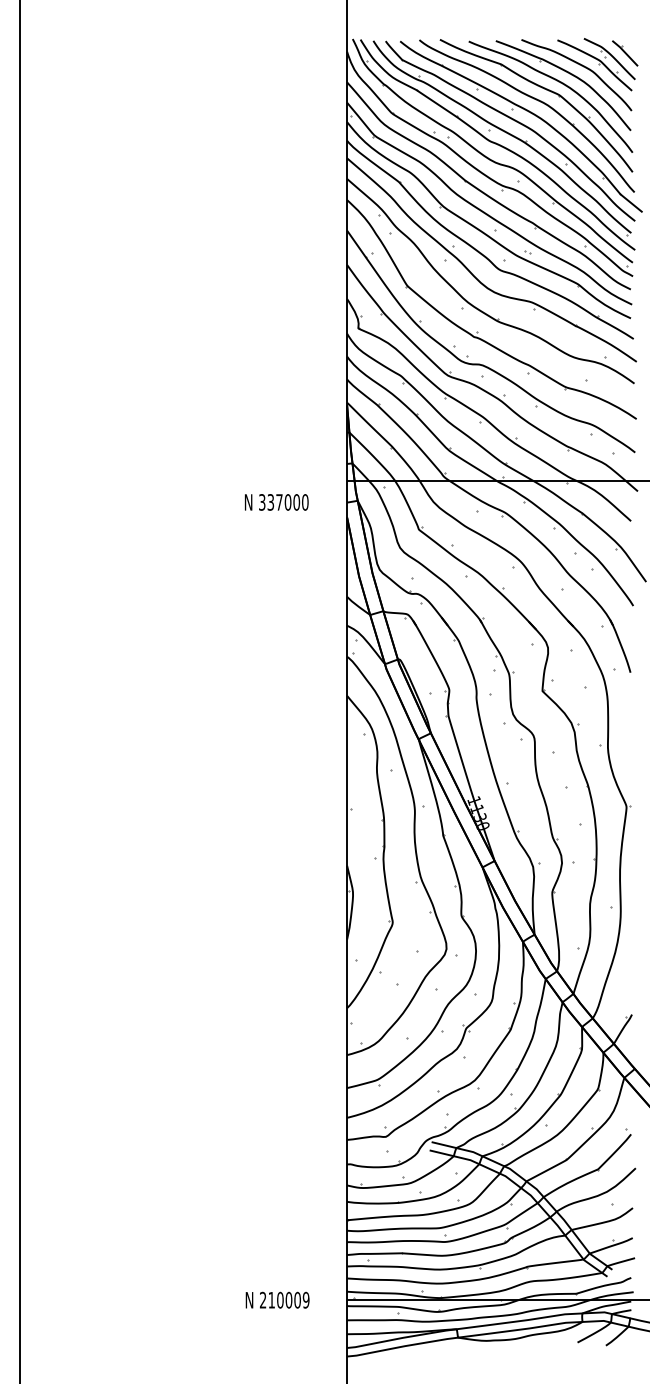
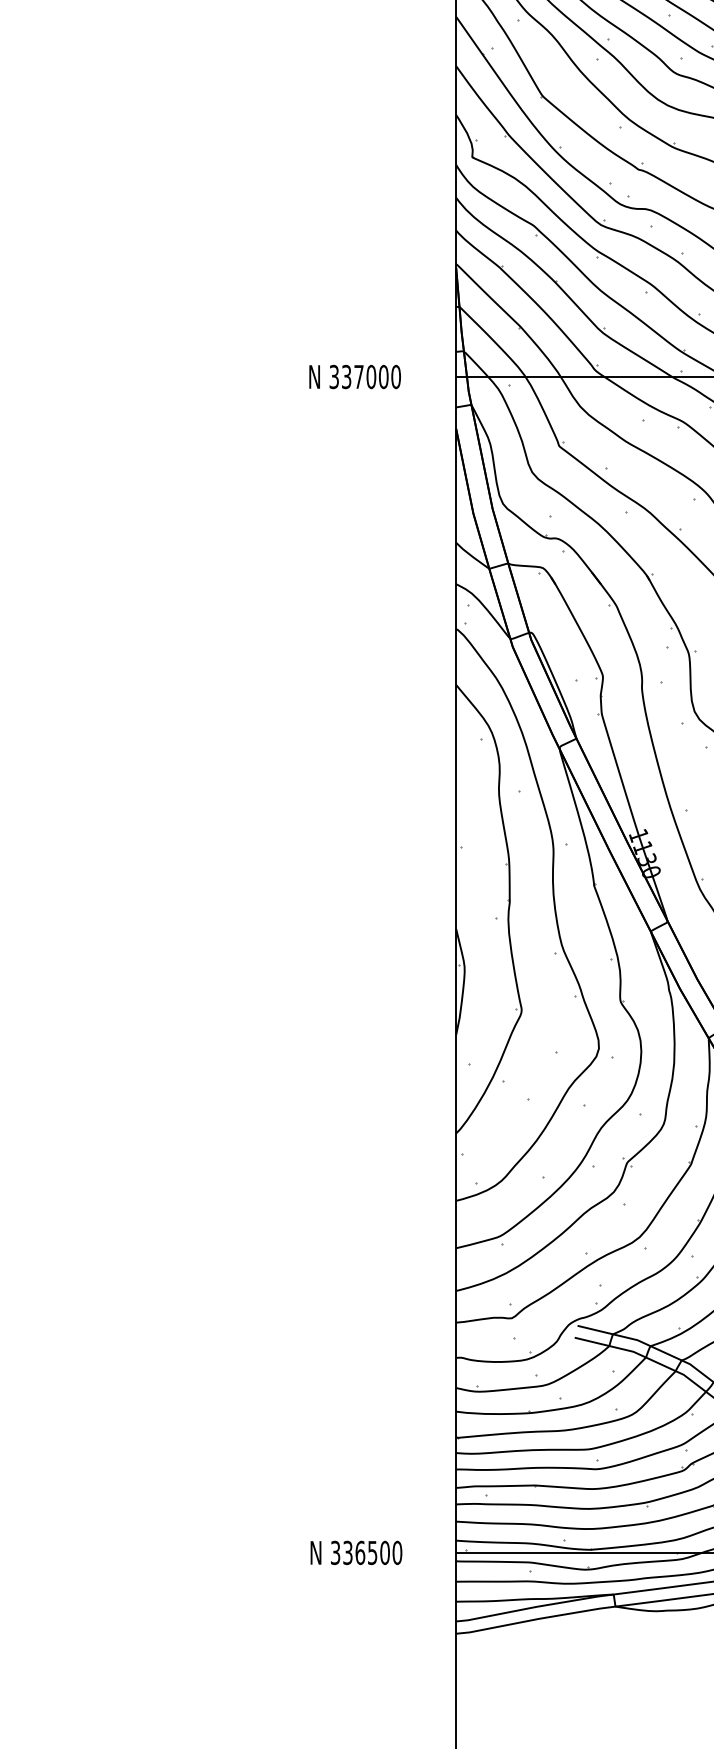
text: (276, 502) -> (354, 377), moved
text: (284, 1299) -> (366, 1551), 210009 -> 336500

